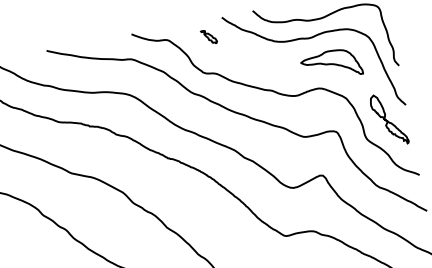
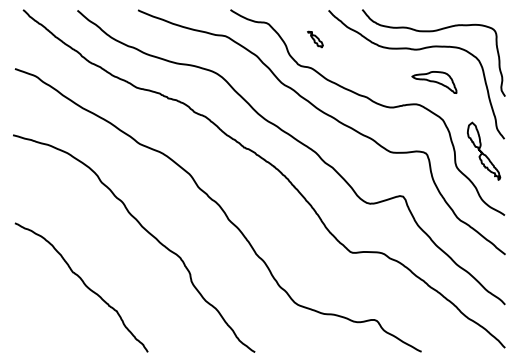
part: (209, 37) -> (315, 39), moved
part: (331, 65) -> (434, 82), size x0.7

